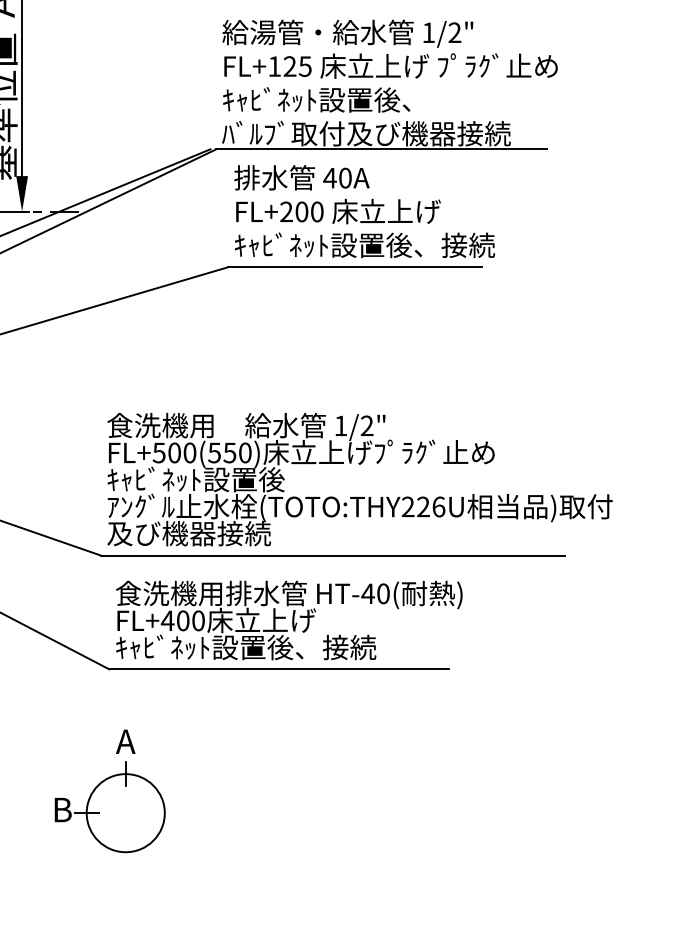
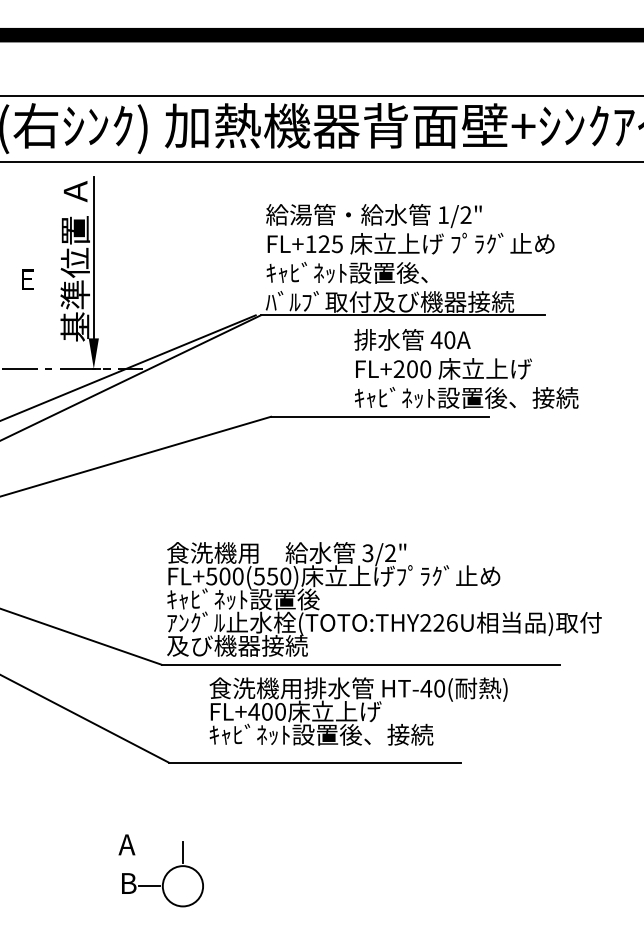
text: (364, 211) -> (466, 368), moved
text: (340, 426) -> (367, 553), 1/2" -> 3/2"
text: (289, 620) -> (358, 711), moved
text: (125, 741) -> (126, 844), moved
circle: (125, 812) -> (182, 885), size x0.6

